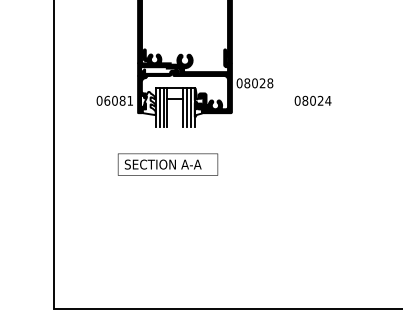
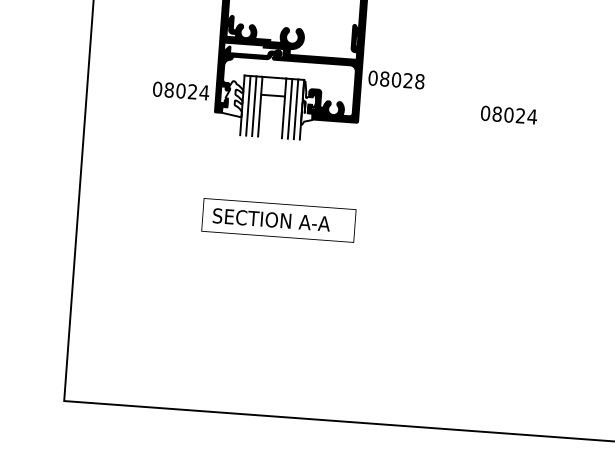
text: (118, 100) -> (186, 90), 06081 -> 08024
text: (312, 100) -> (508, 114), moved
text: (167, 164) -> (278, 220), moved

